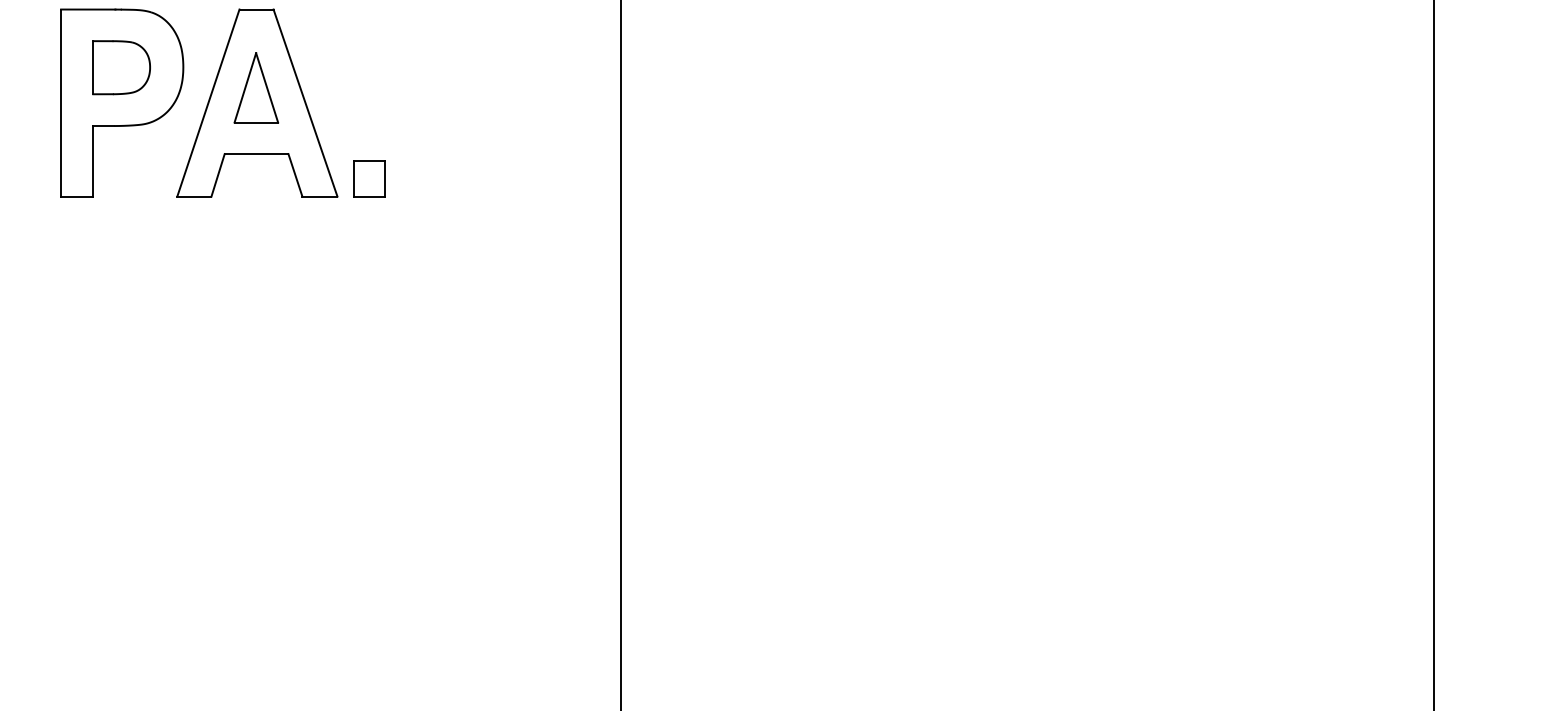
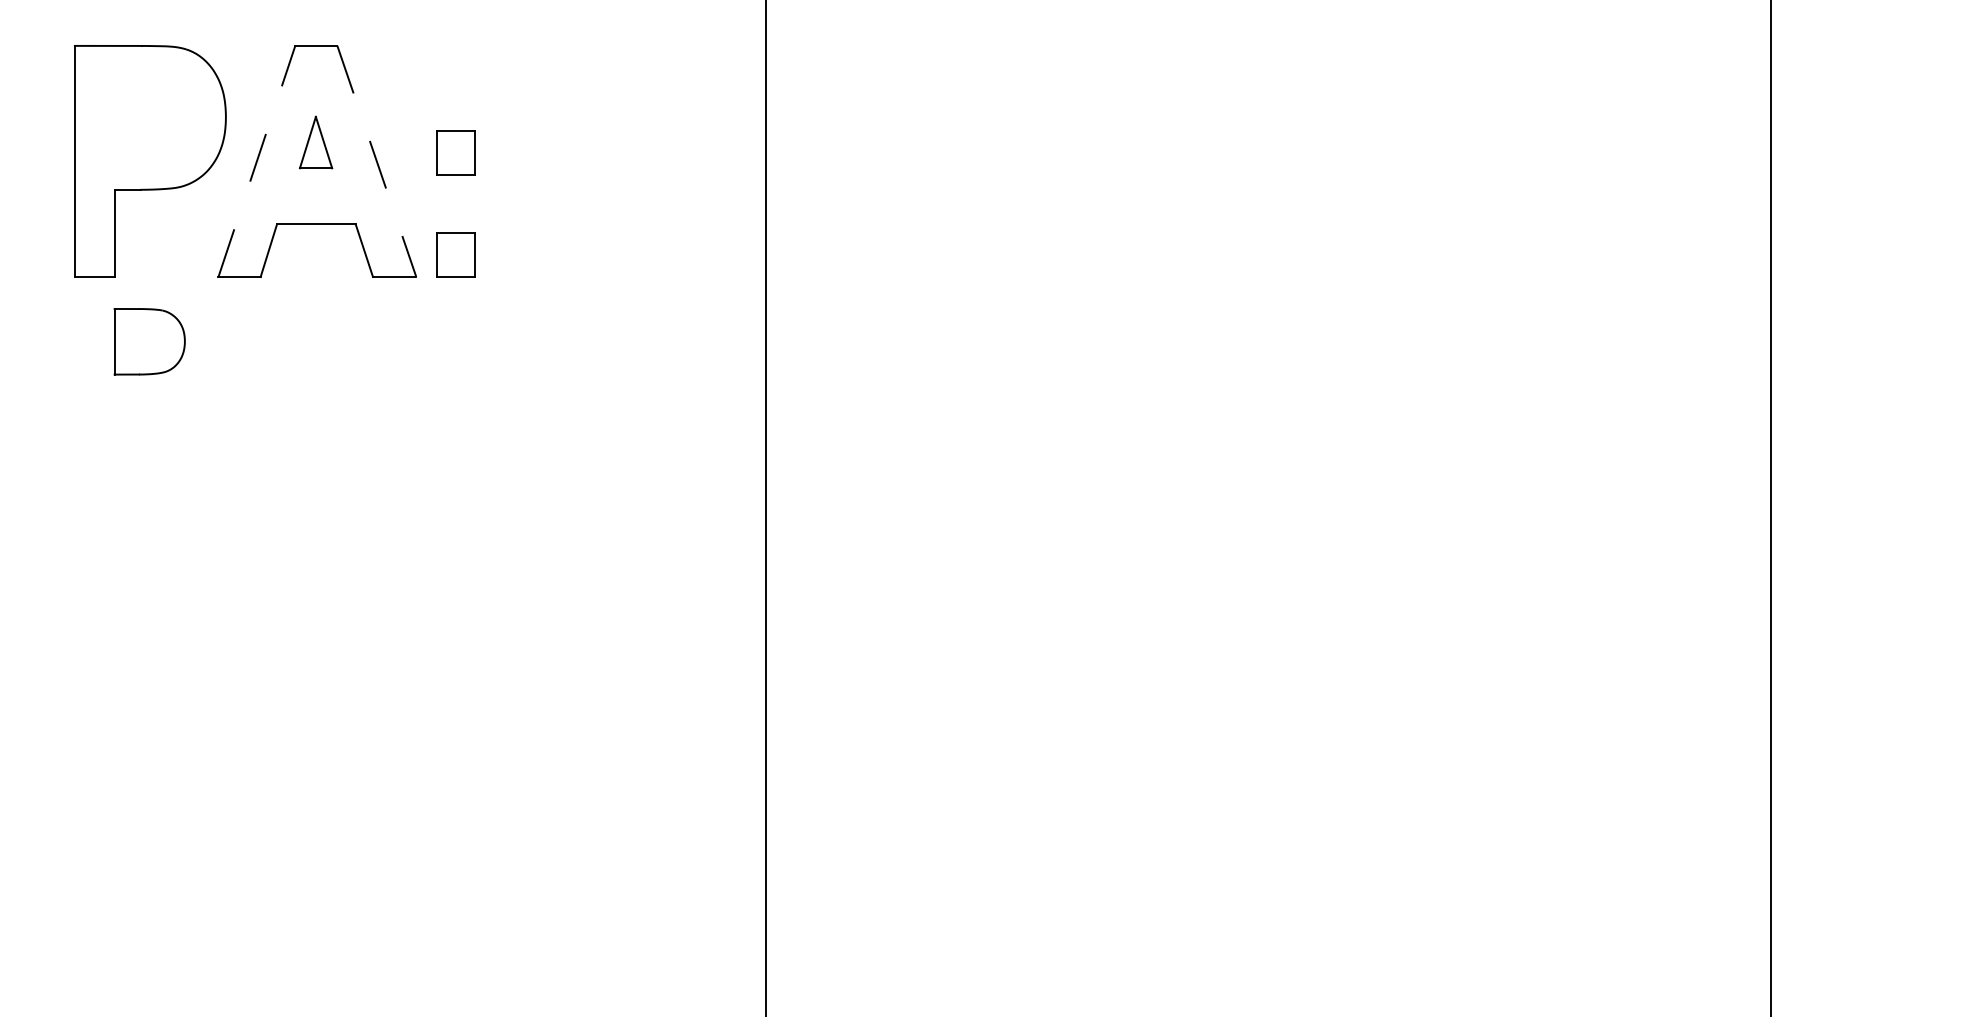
part: (121, 67) -> (149, 341), moved
part: (255, 87) -> (315, 142), size x0.6
part: (369, 95) -> (455, 152), added
line: (208, 103) -> (256, 161), solid -> dashed
line: (306, 103) -> (377, 161), solid -> dashed

